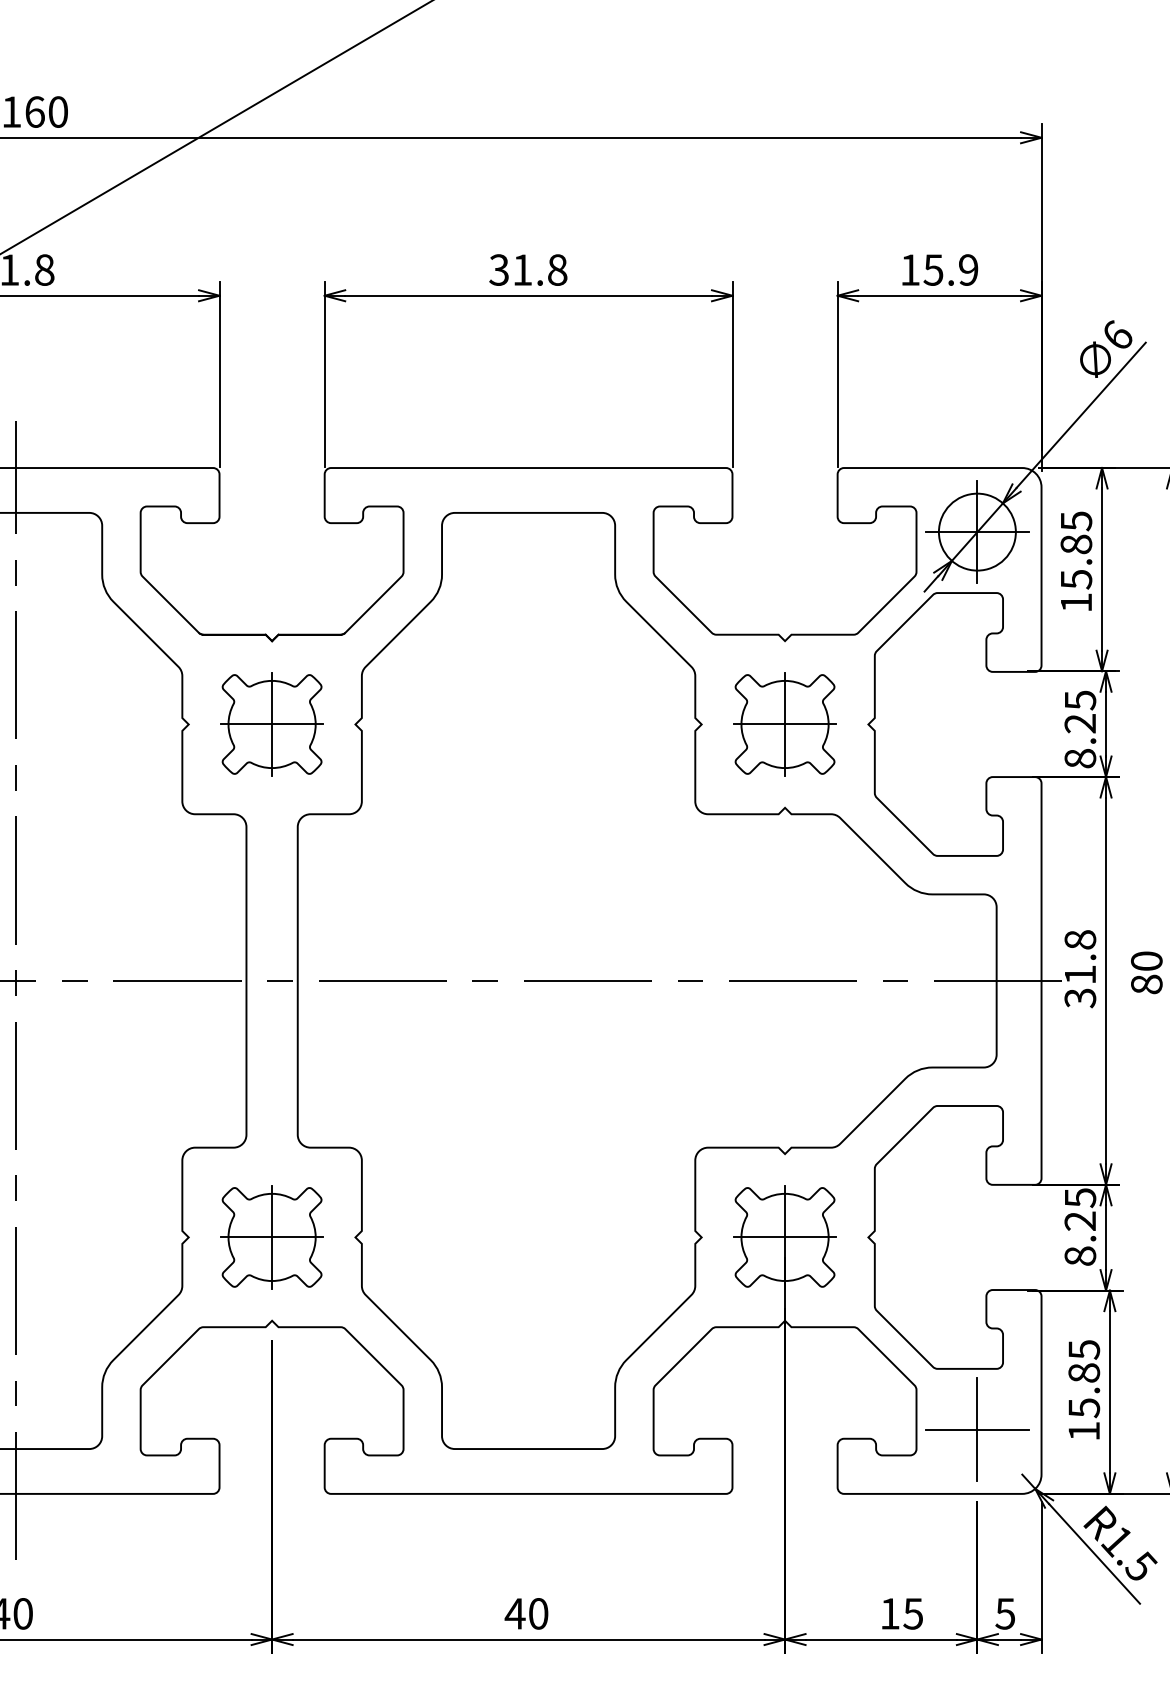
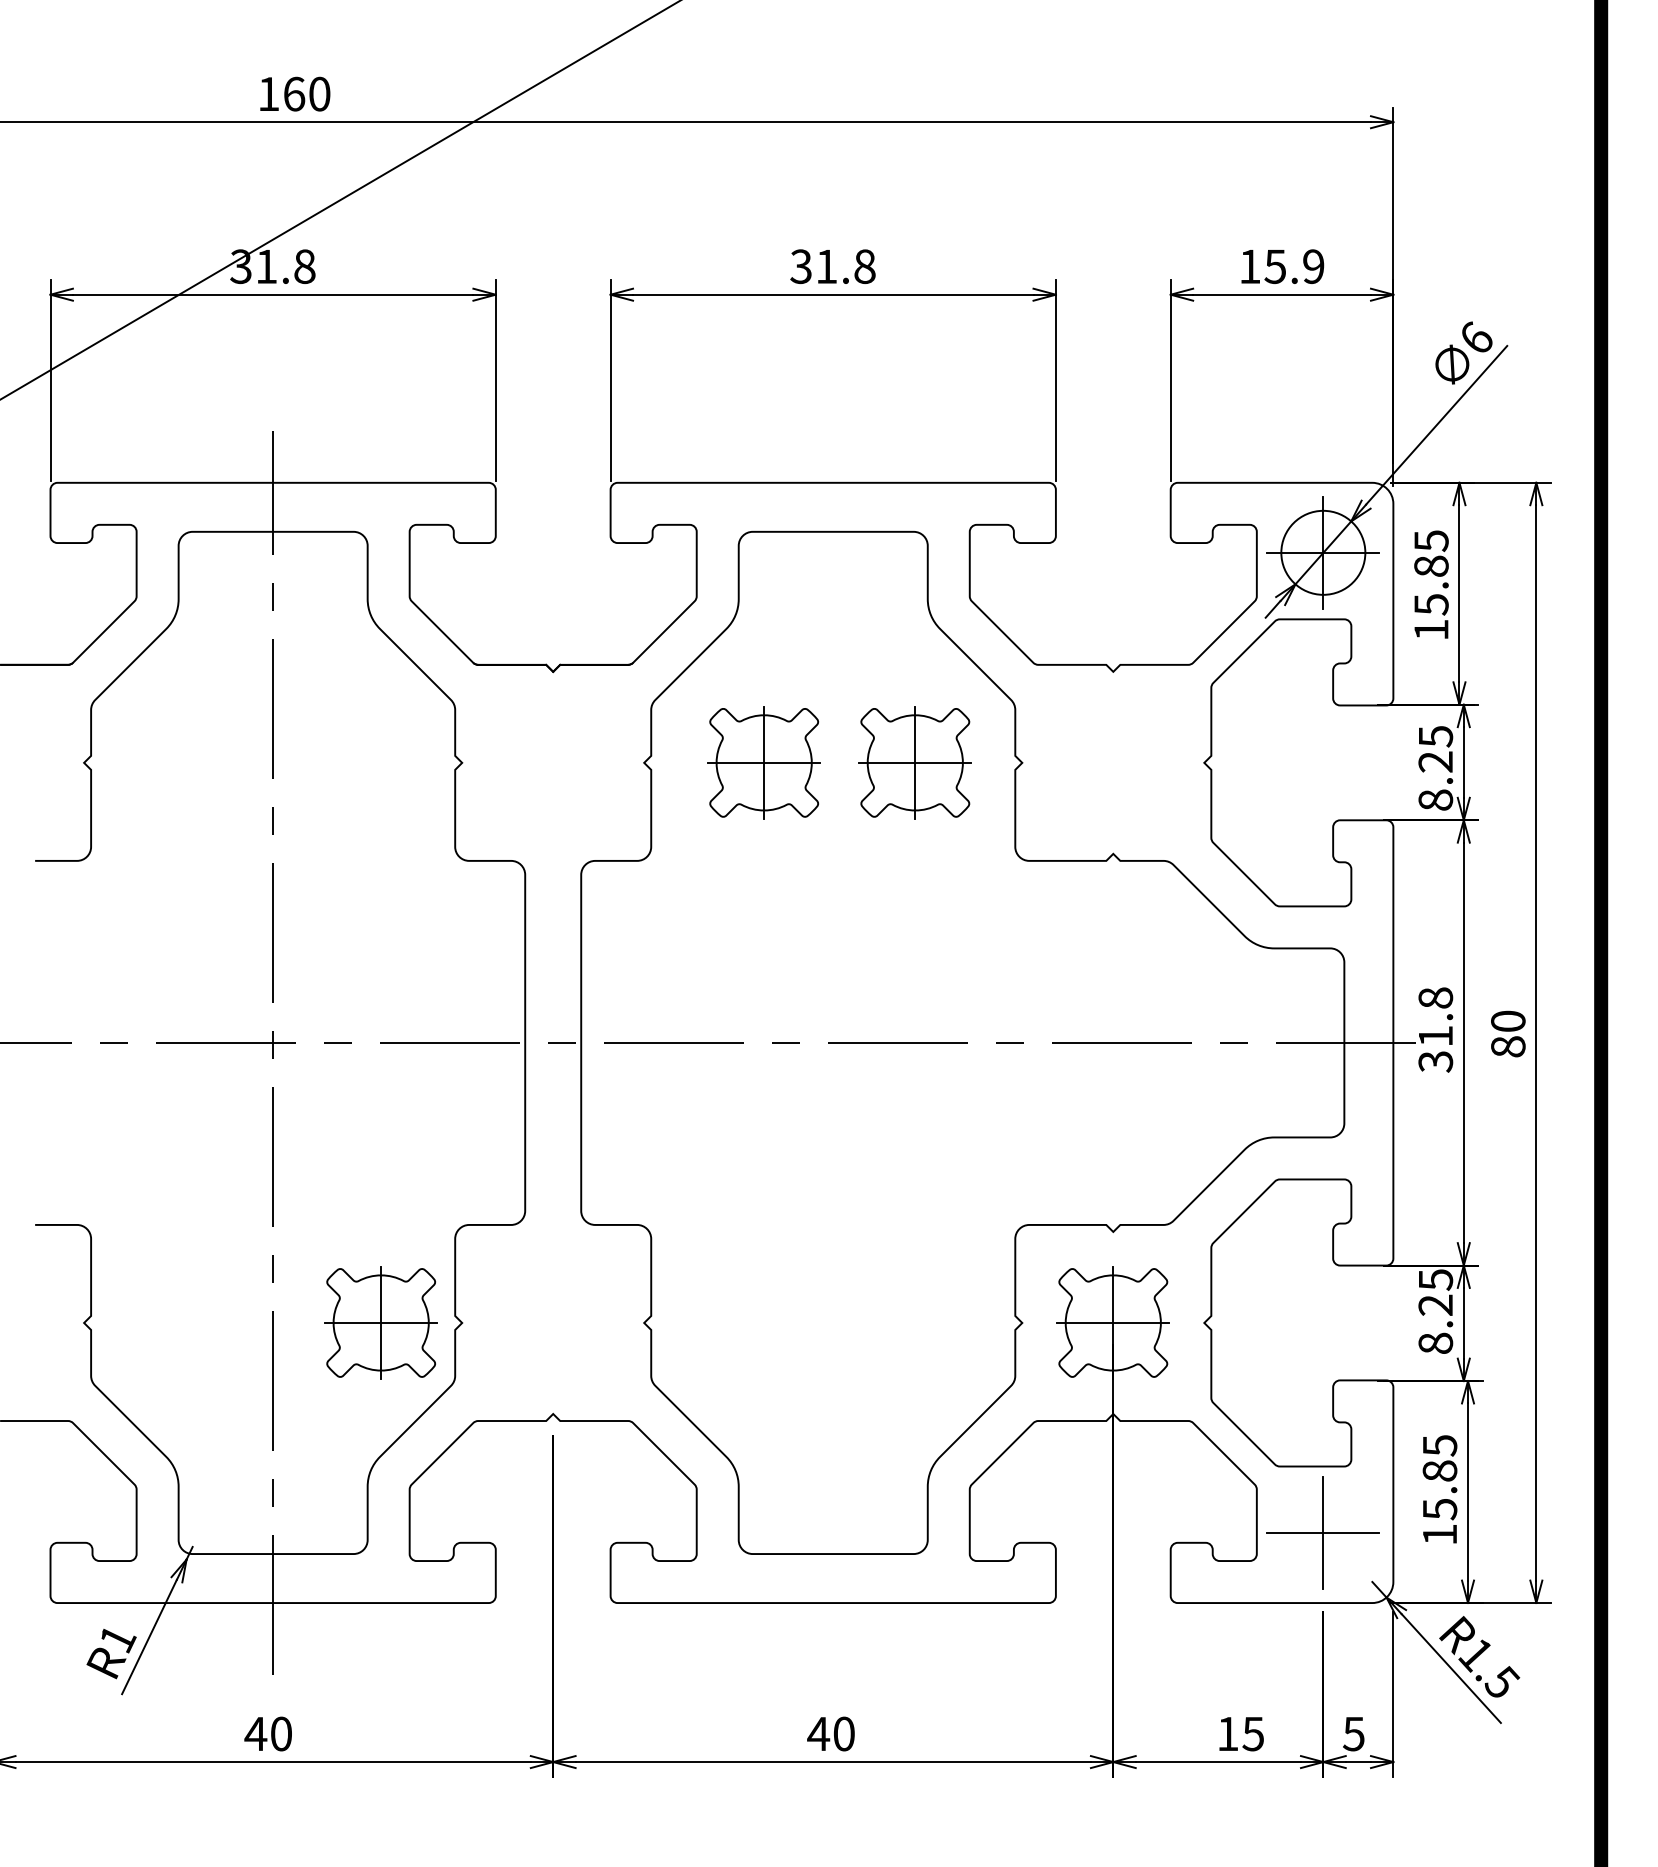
part: (271, 724) -> (763, 762), moved
part: (784, 724) -> (914, 762), moved
part: (271, 1236) -> (380, 1322), moved

